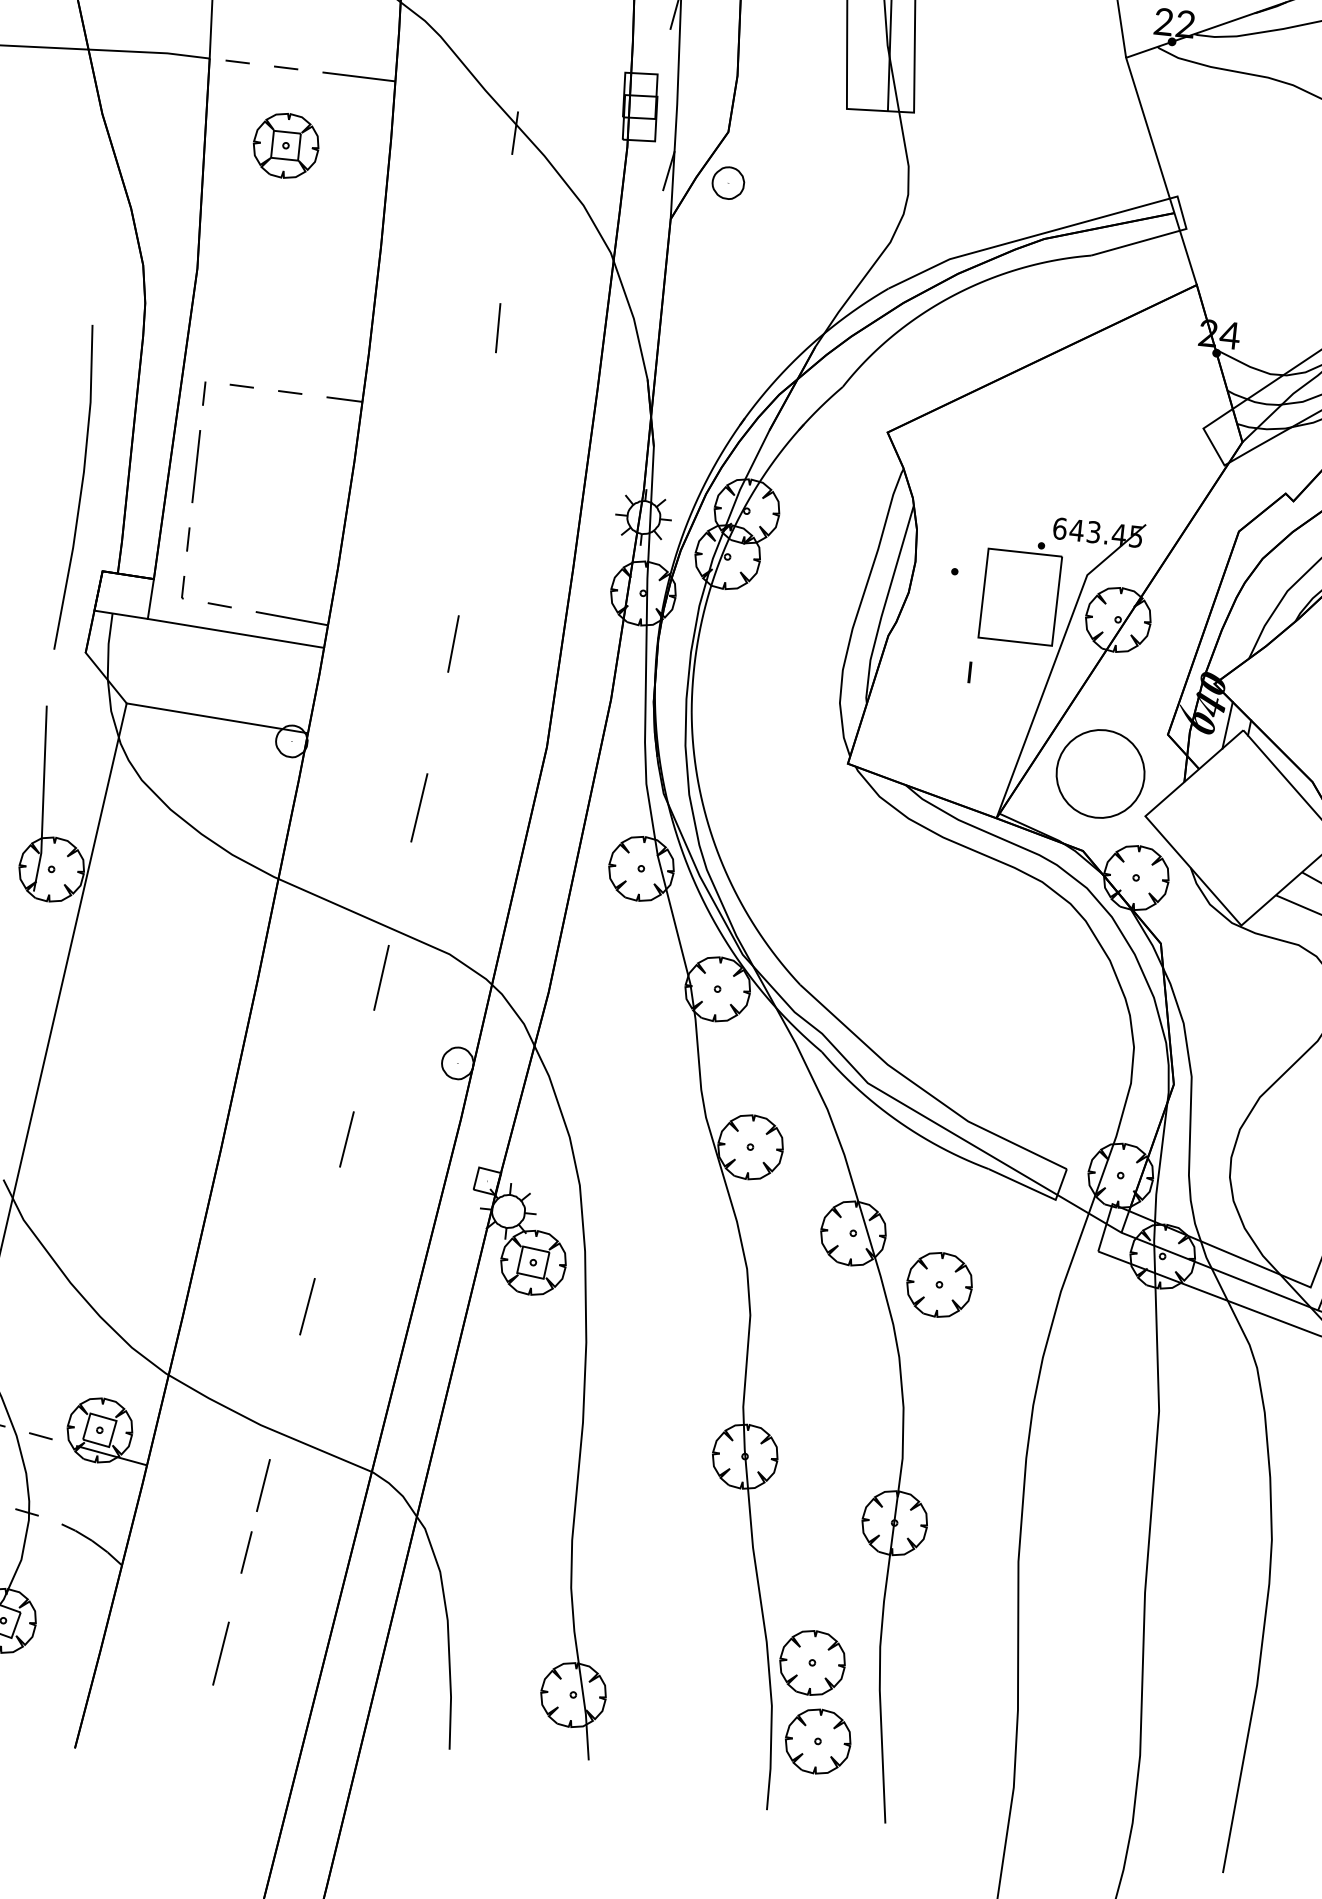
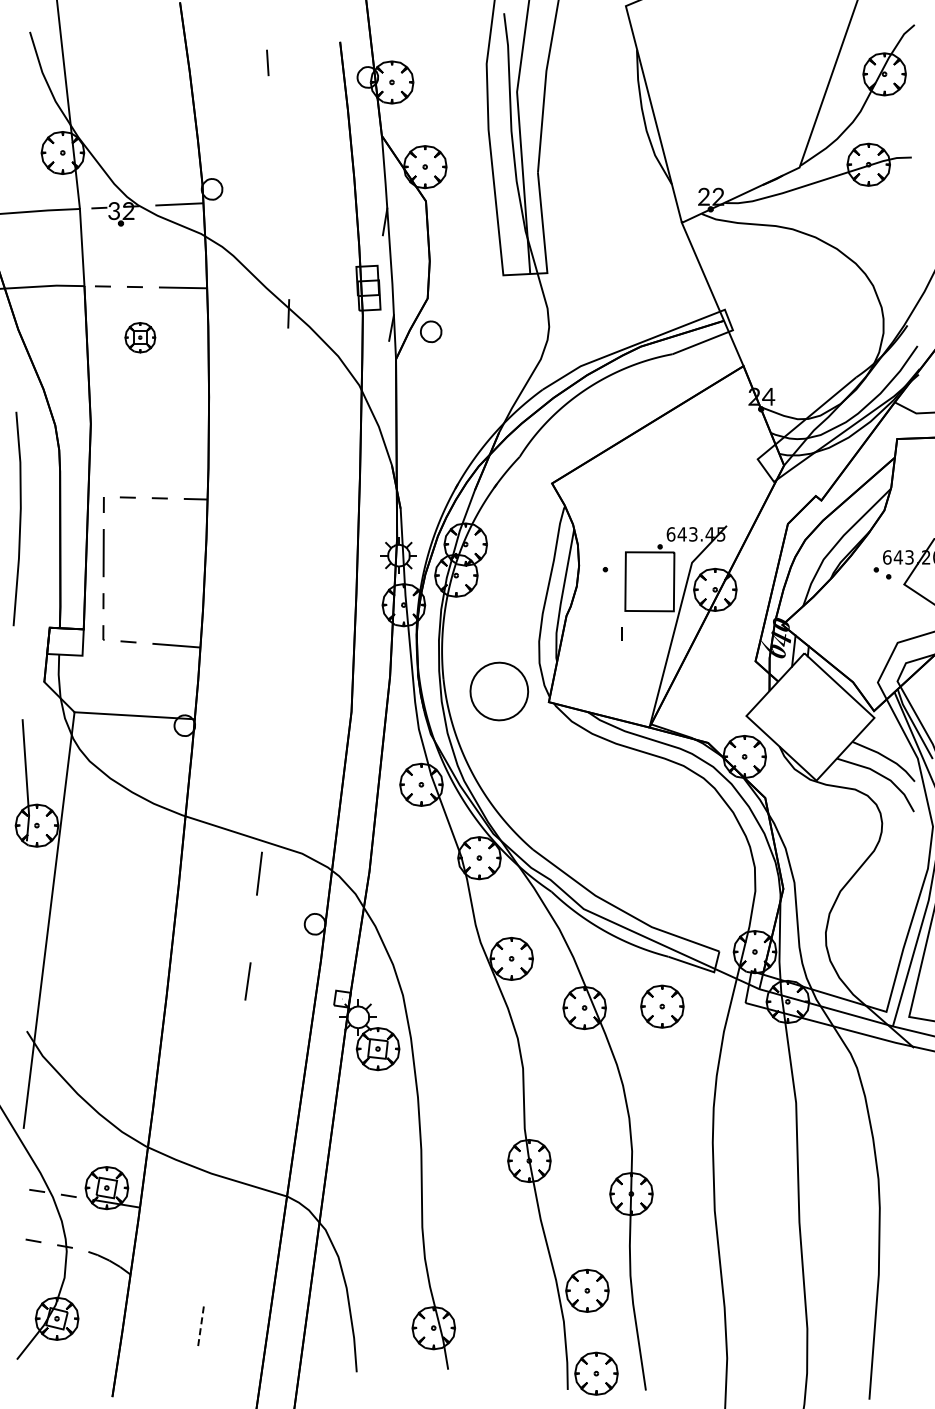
part: (286, 145) -> (140, 337), size x0.7
line: (497, 327) -> (290, 441), removed
line: (80, 487) -> (19, 518), moved
line: (235, 632) -> (140, 658), removed
line: (453, 643) -> (283, 650), removed
part: (1100, 773) -> (499, 691), moved
line: (419, 806) -> (272, 759), removed
part: (939, 1284) -> (662, 1006), moved
line: (307, 1305) -> (233, 1092), removed
line: (262, 1484) -> (216, 1212), removed
line: (246, 1552) -> (210, 1257), removed
line: (221, 1653) -> (201, 1325), solid -> dashed
part: (818, 1741) -> (596, 1373), moved

